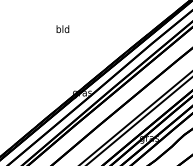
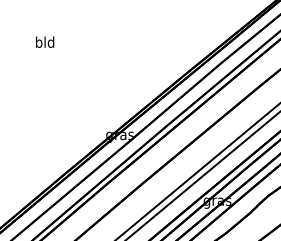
text: (62, 28) -> (44, 41), moved

